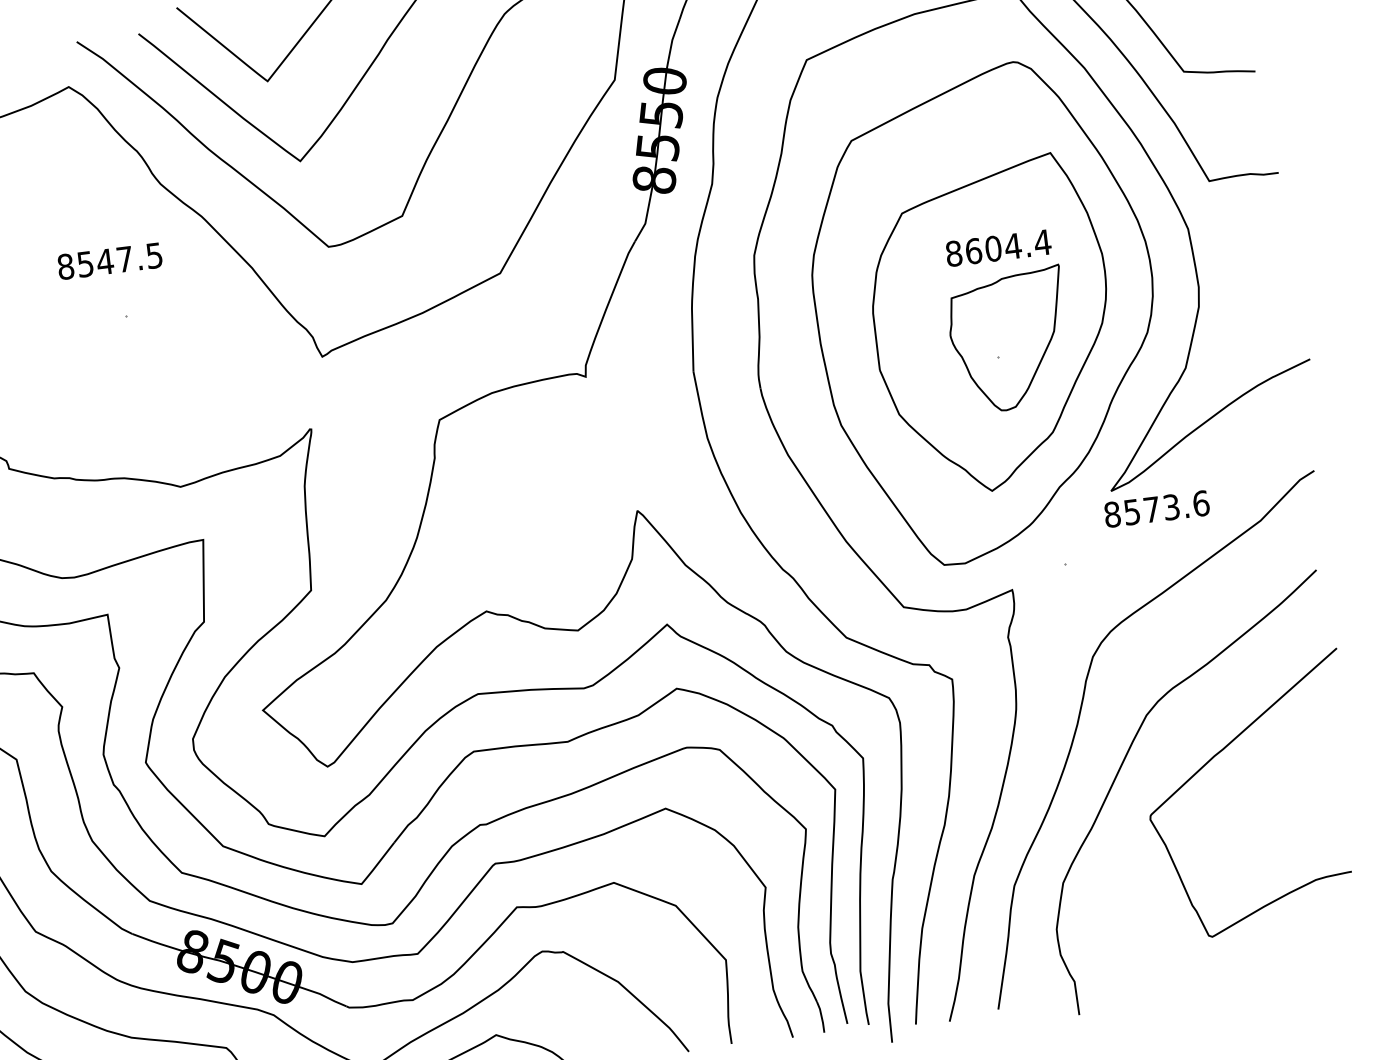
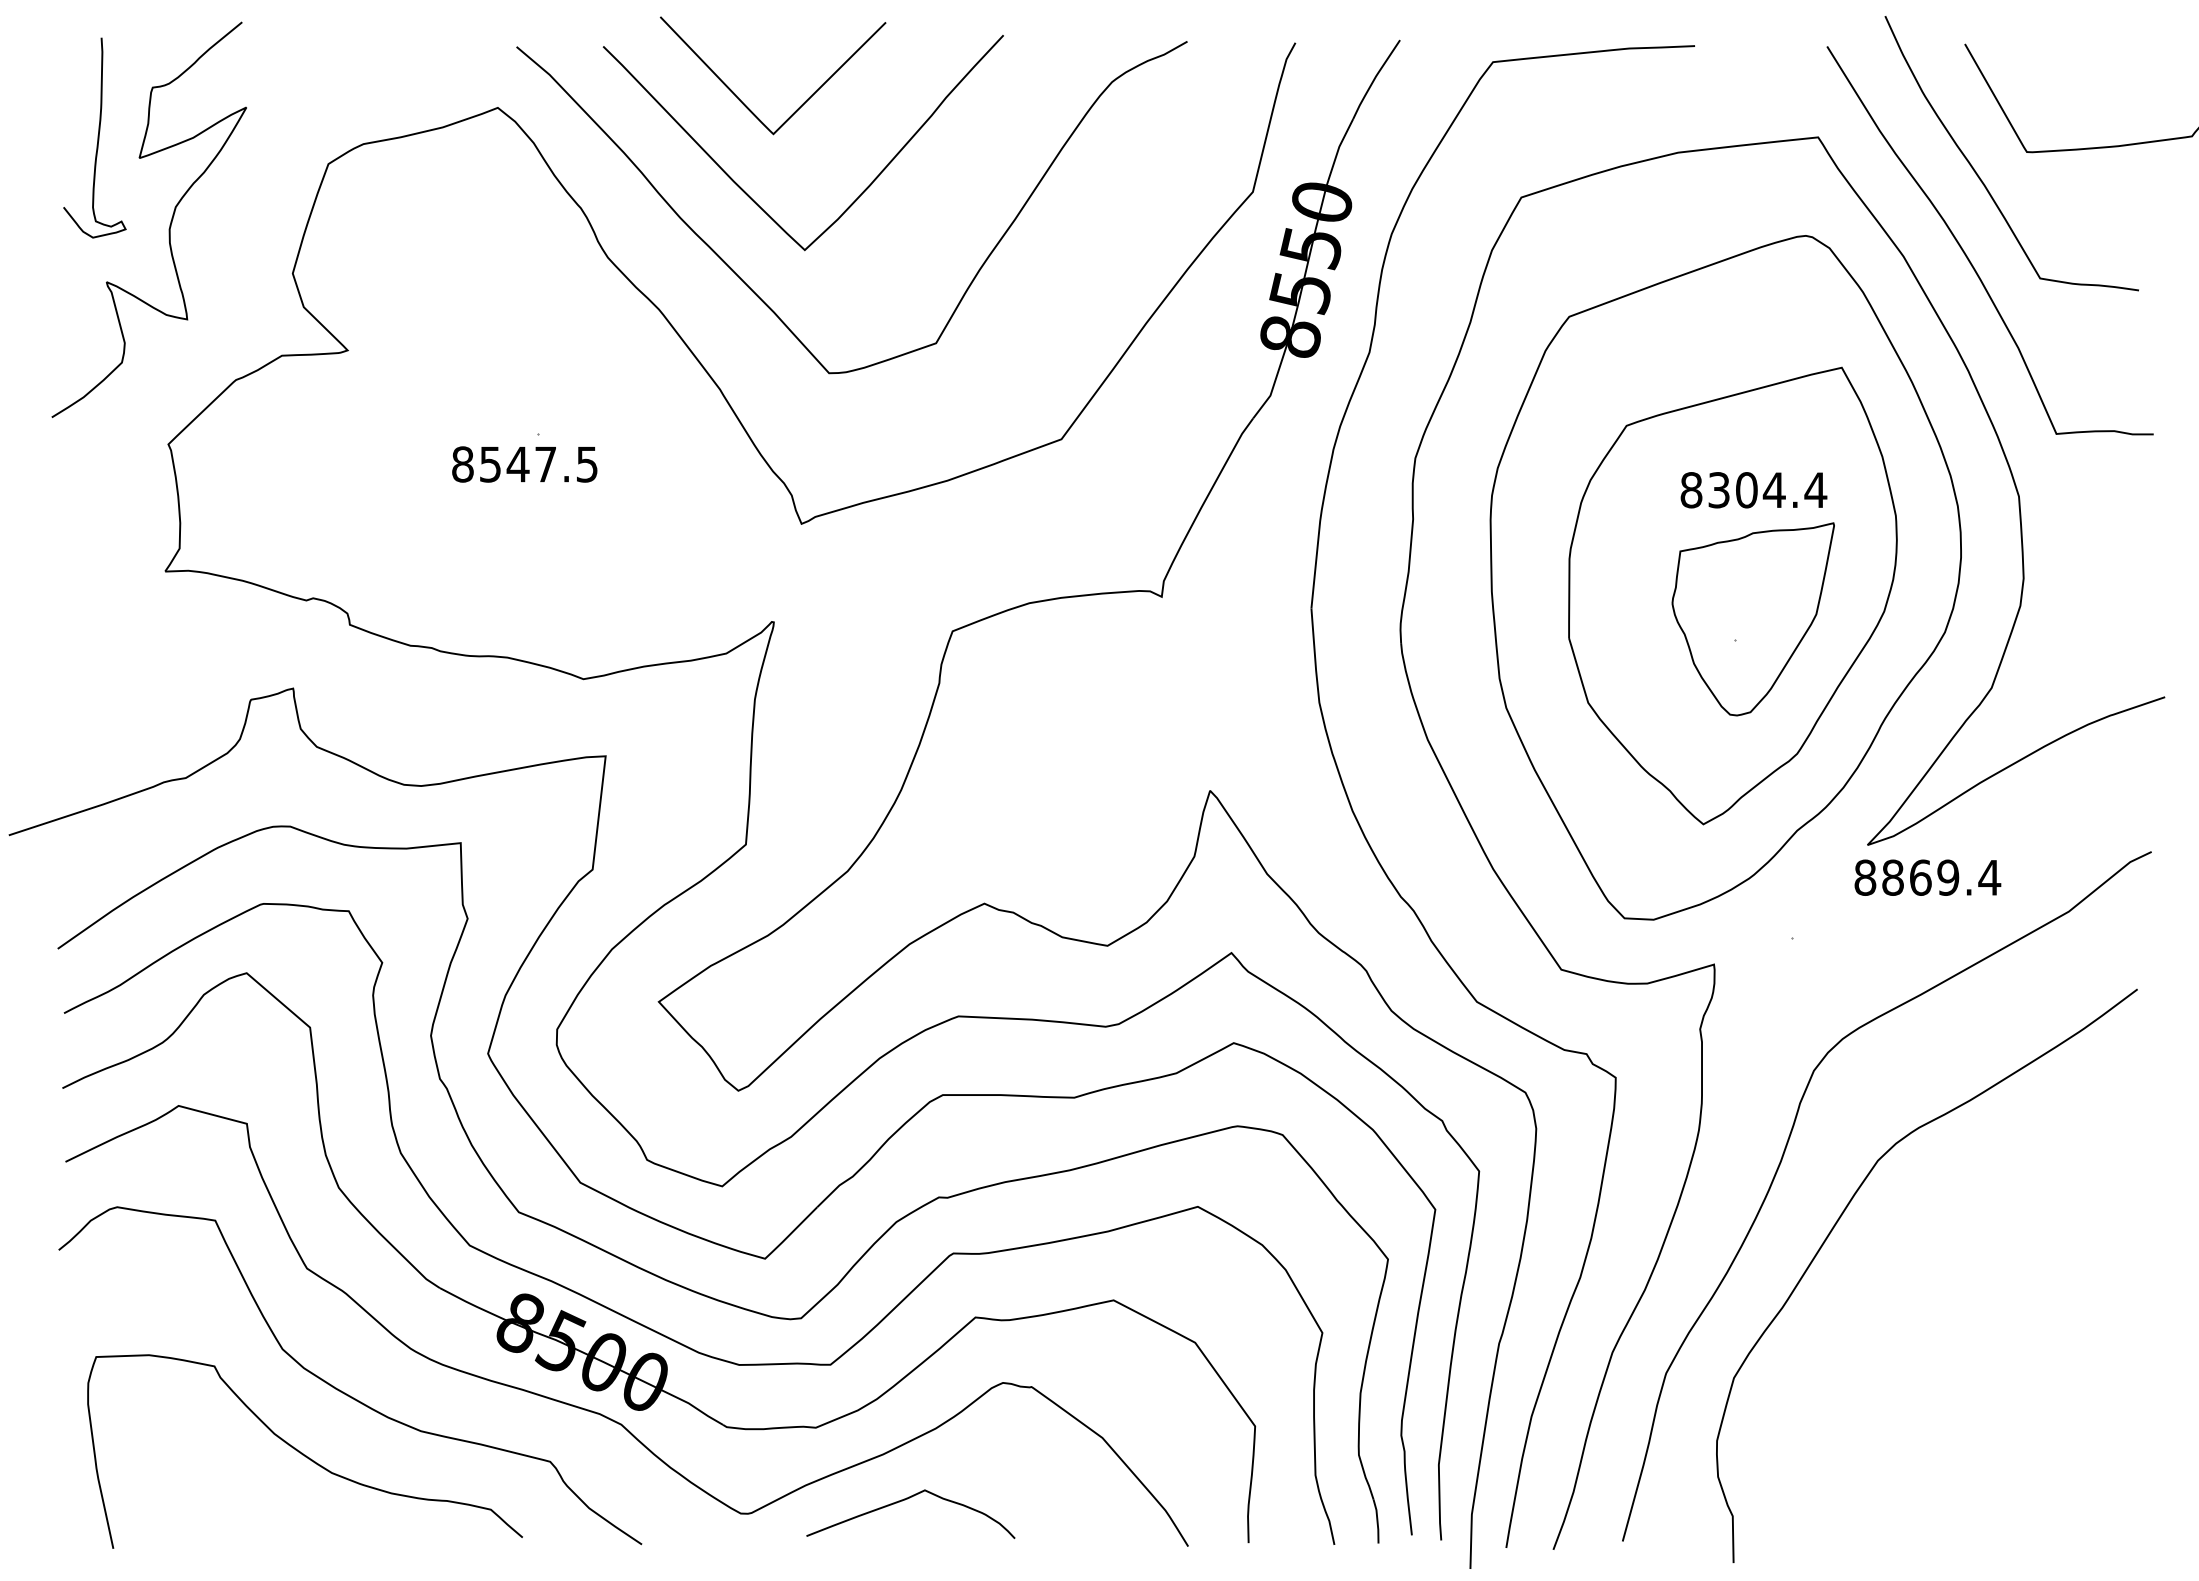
text: (974, 251) -> (1719, 490), 8604.4 -> 8304.4
text: (109, 261) -> (524, 464), moved
text: (1166, 507) -> (1941, 877), 8573.6 -> 8869.4
curve: (1219, 753) -> (1972, 1225), removed

